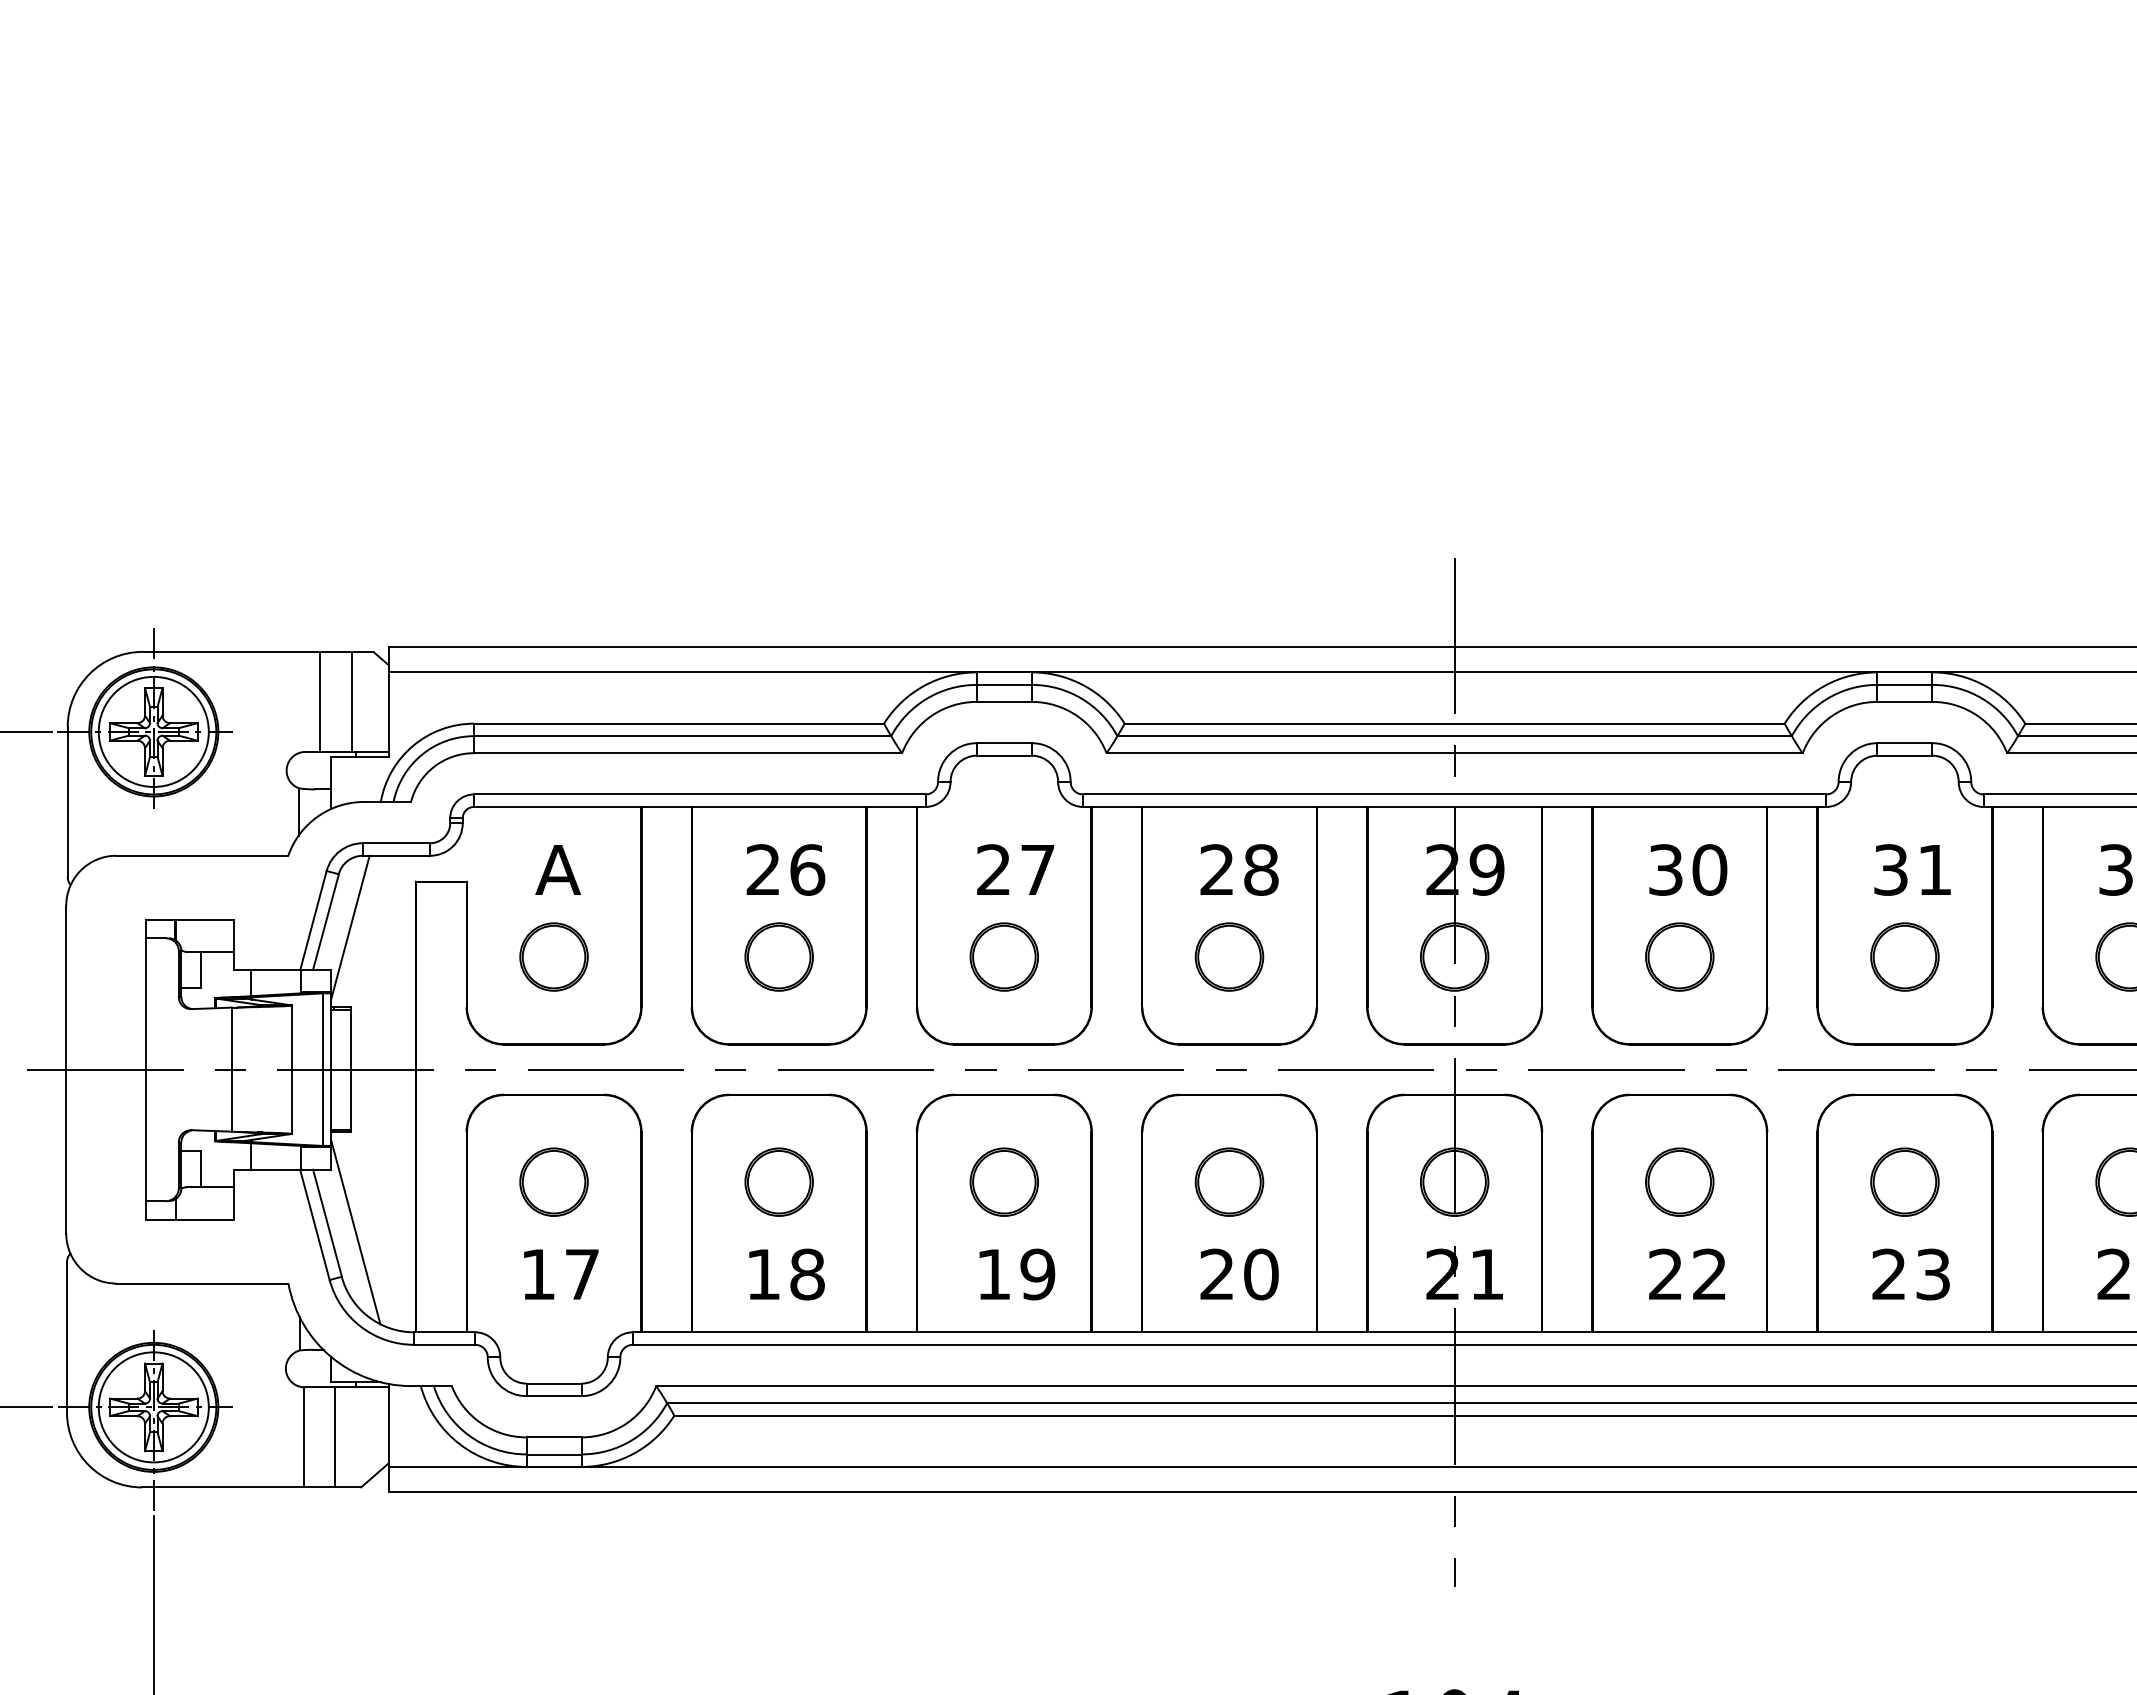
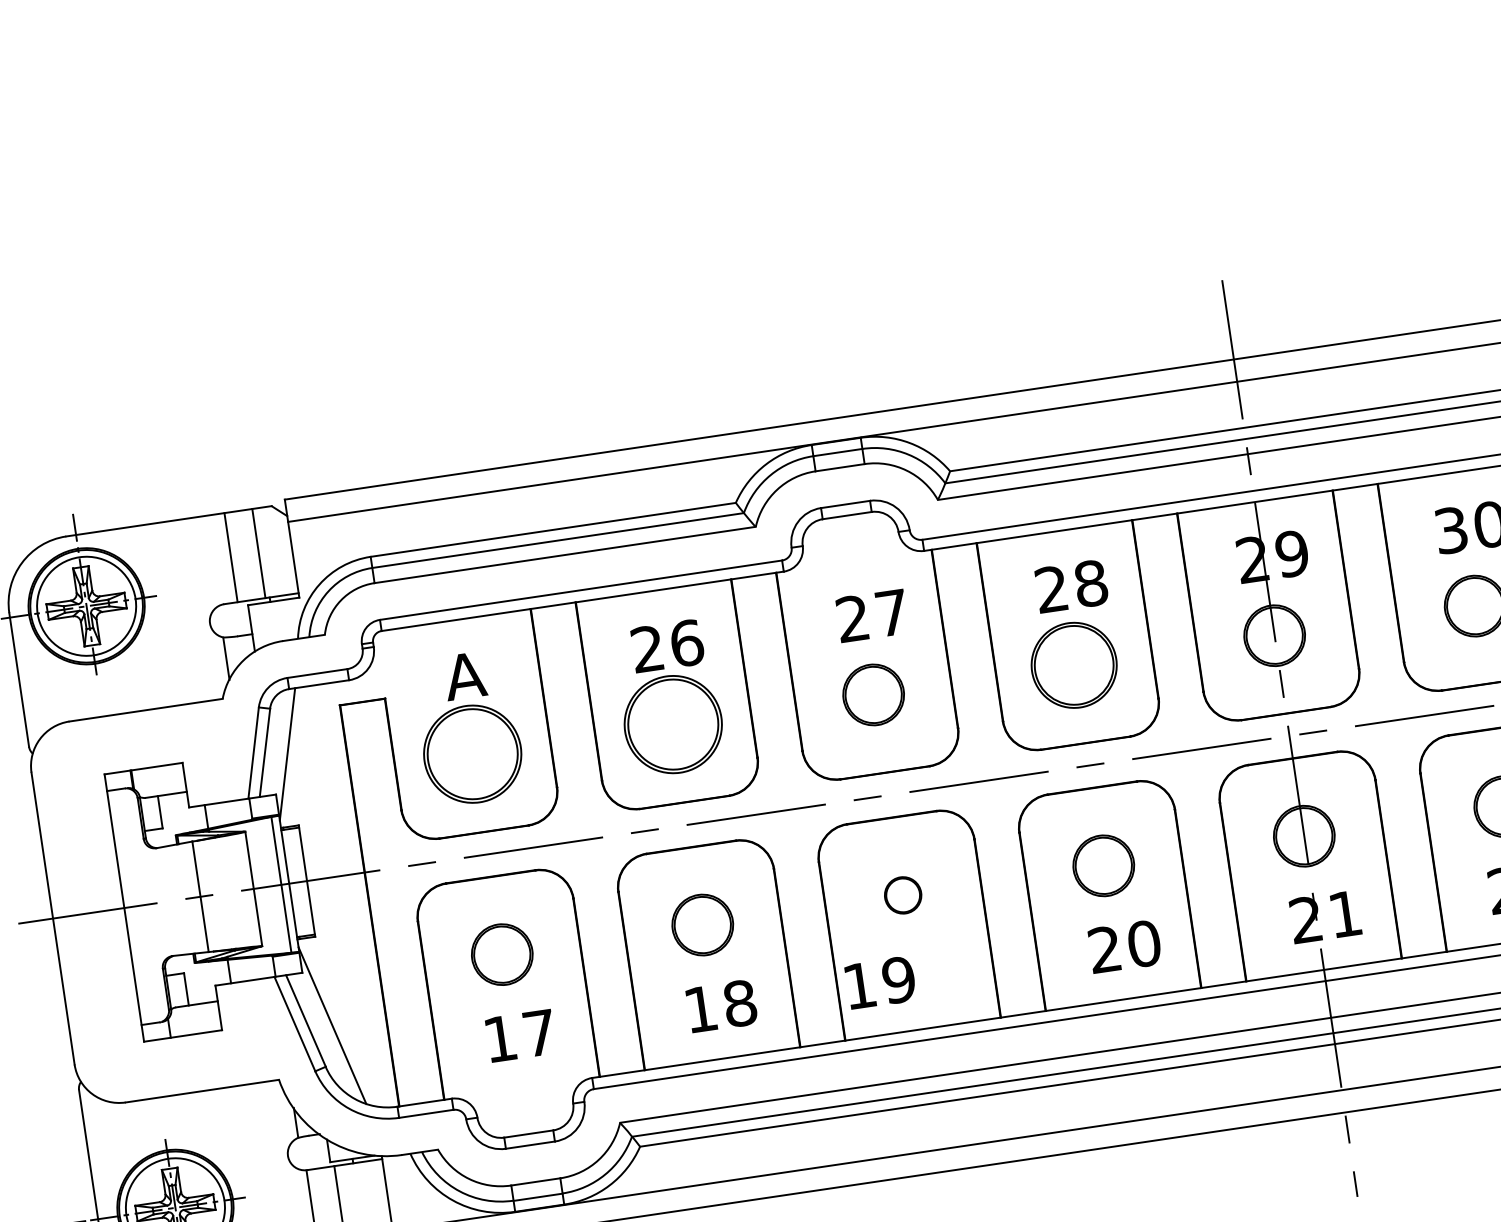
part: (553, 956) -> (472, 753), size x1.6
part: (778, 956) -> (672, 724), size x1.6
part: (1229, 956) -> (1074, 664), size x1.4
part: (1003, 1181) -> (902, 894), size x0.6
text: (1017, 1274) -> (880, 982), moved

